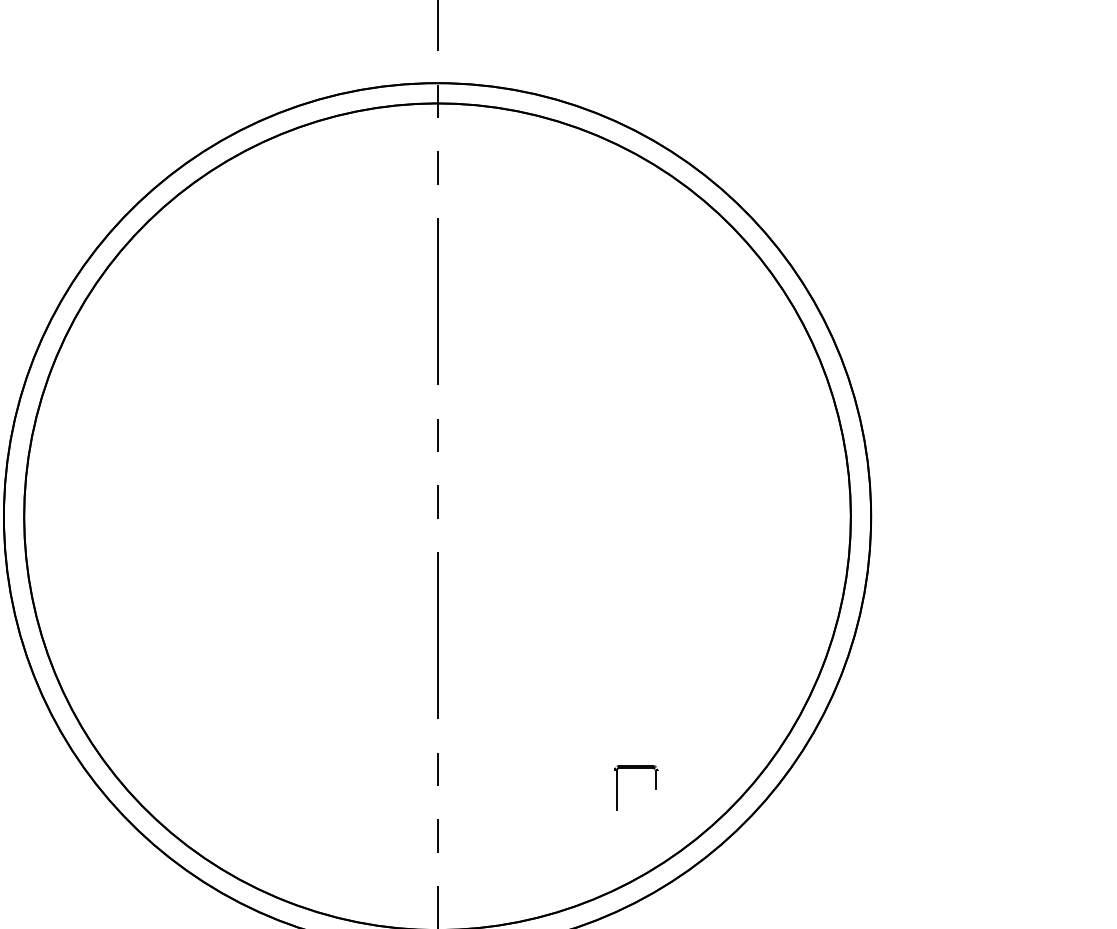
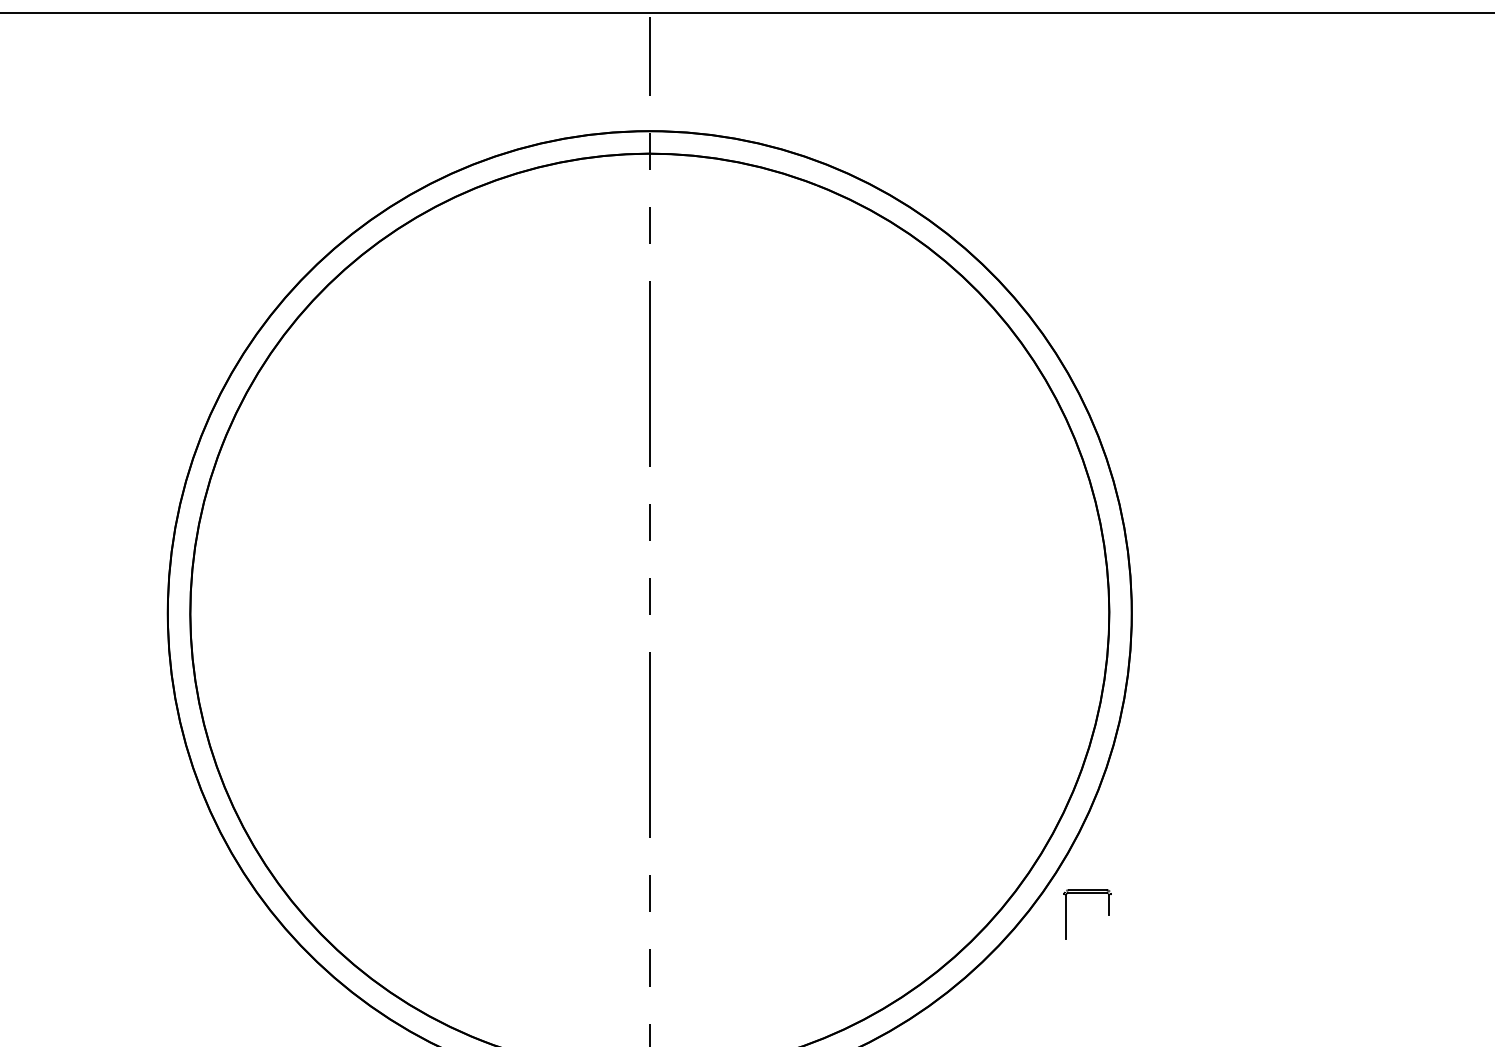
part: (636, 768) -> (1087, 893), moved

